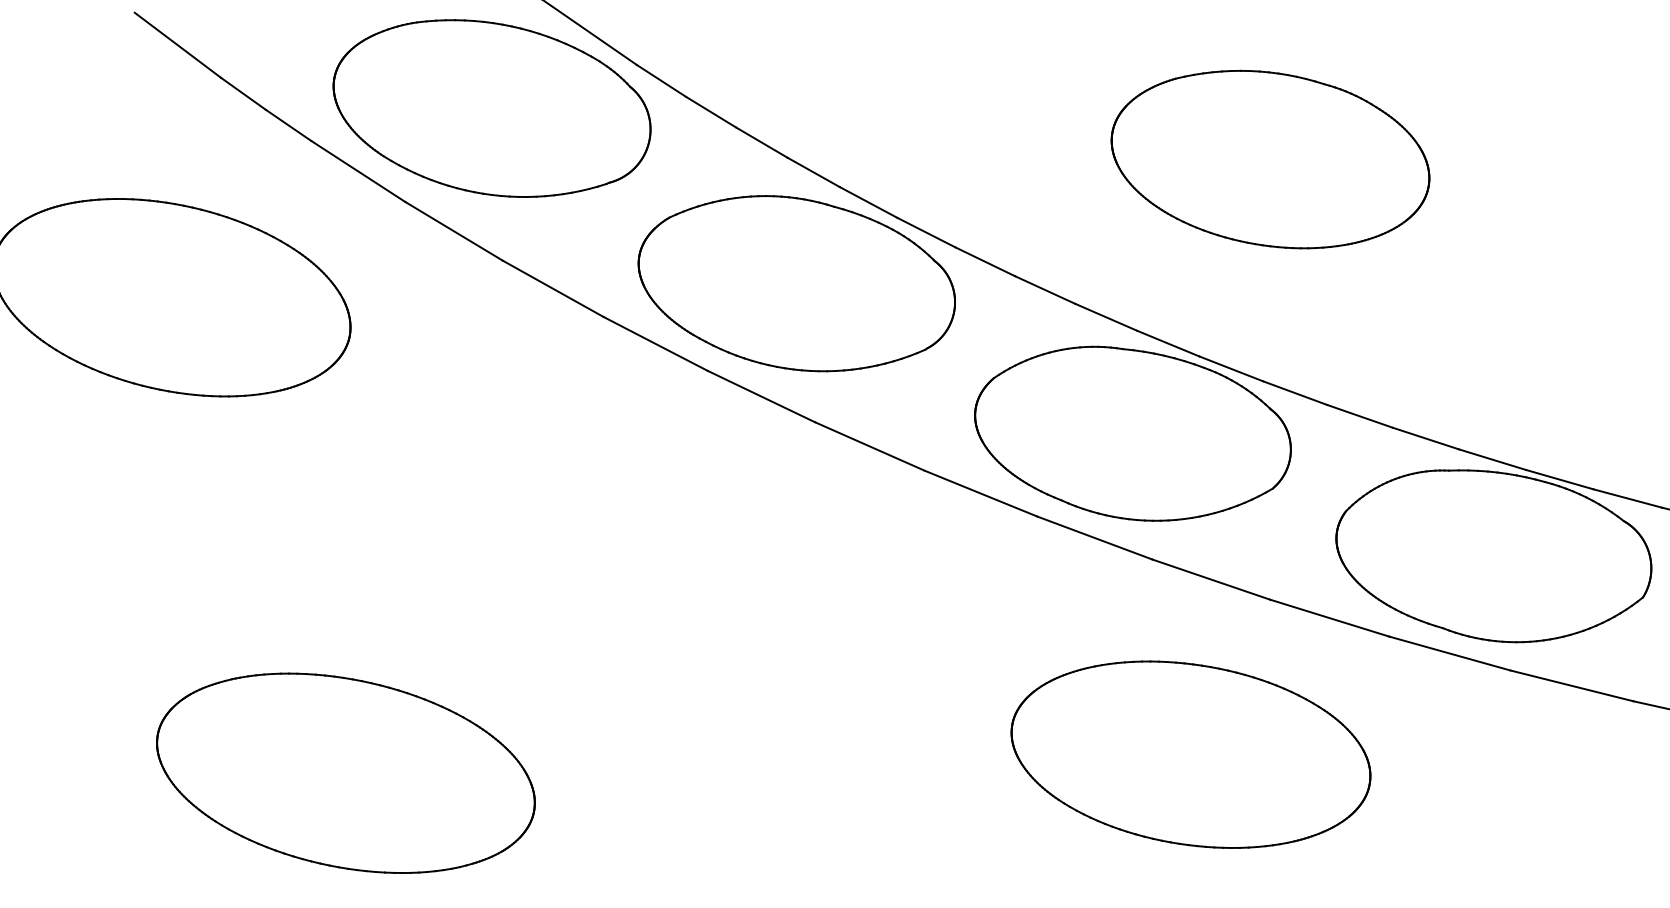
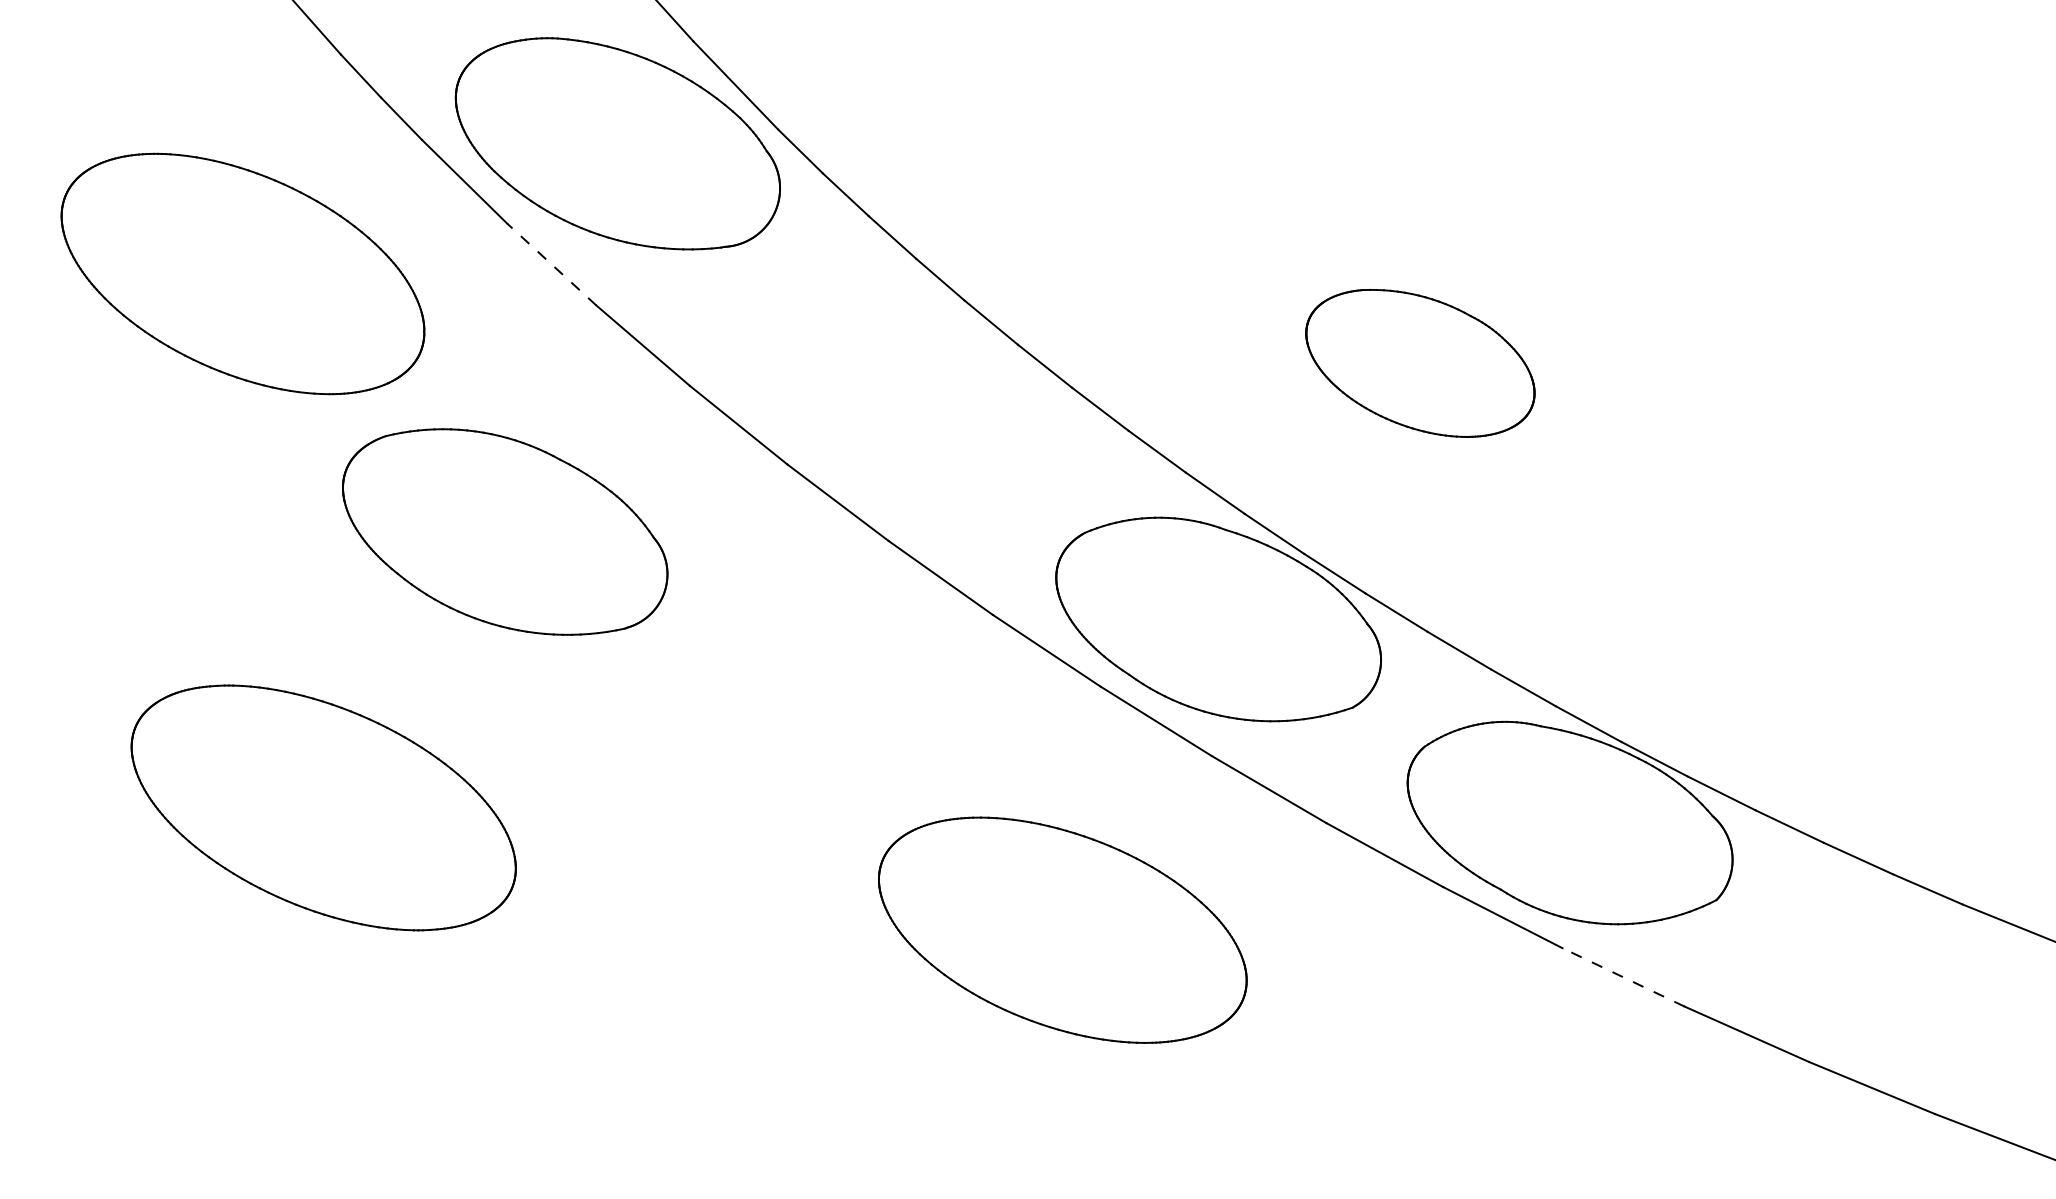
part: (1270, 159) -> (1420, 363), size x0.7
line: (453, 231) -> (551, 264), solid -> dashed
part: (797, 282) -> (505, 531), moved
line: (1571, 686) -> (1623, 977), solid -> dashed
part: (1190, 754) -> (1062, 929), moved

